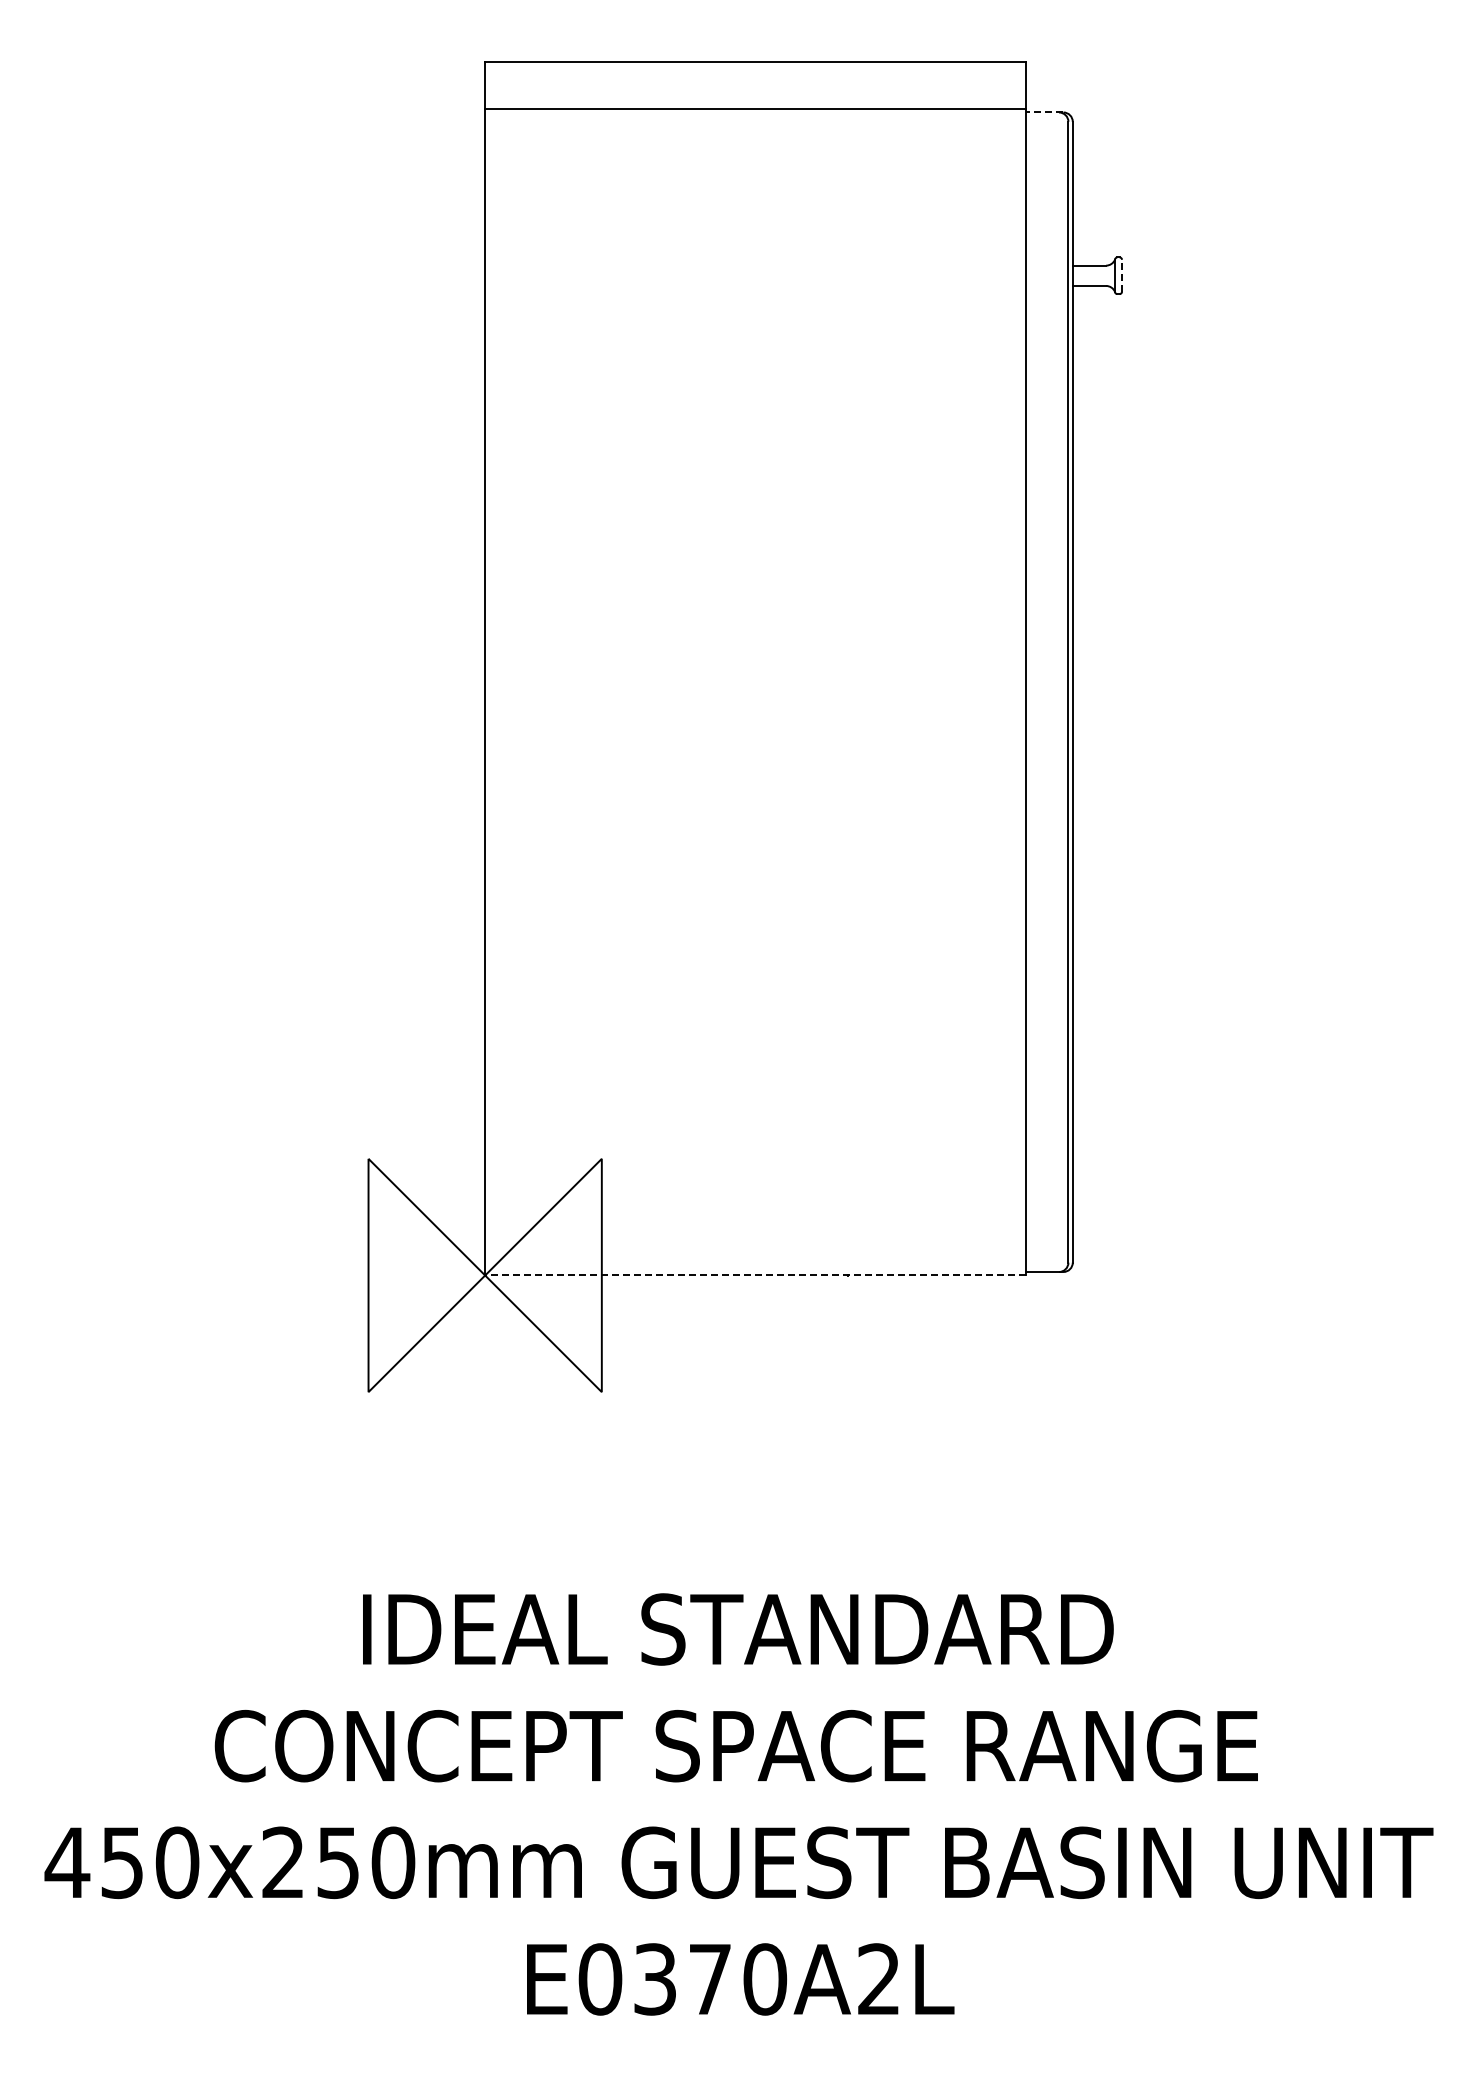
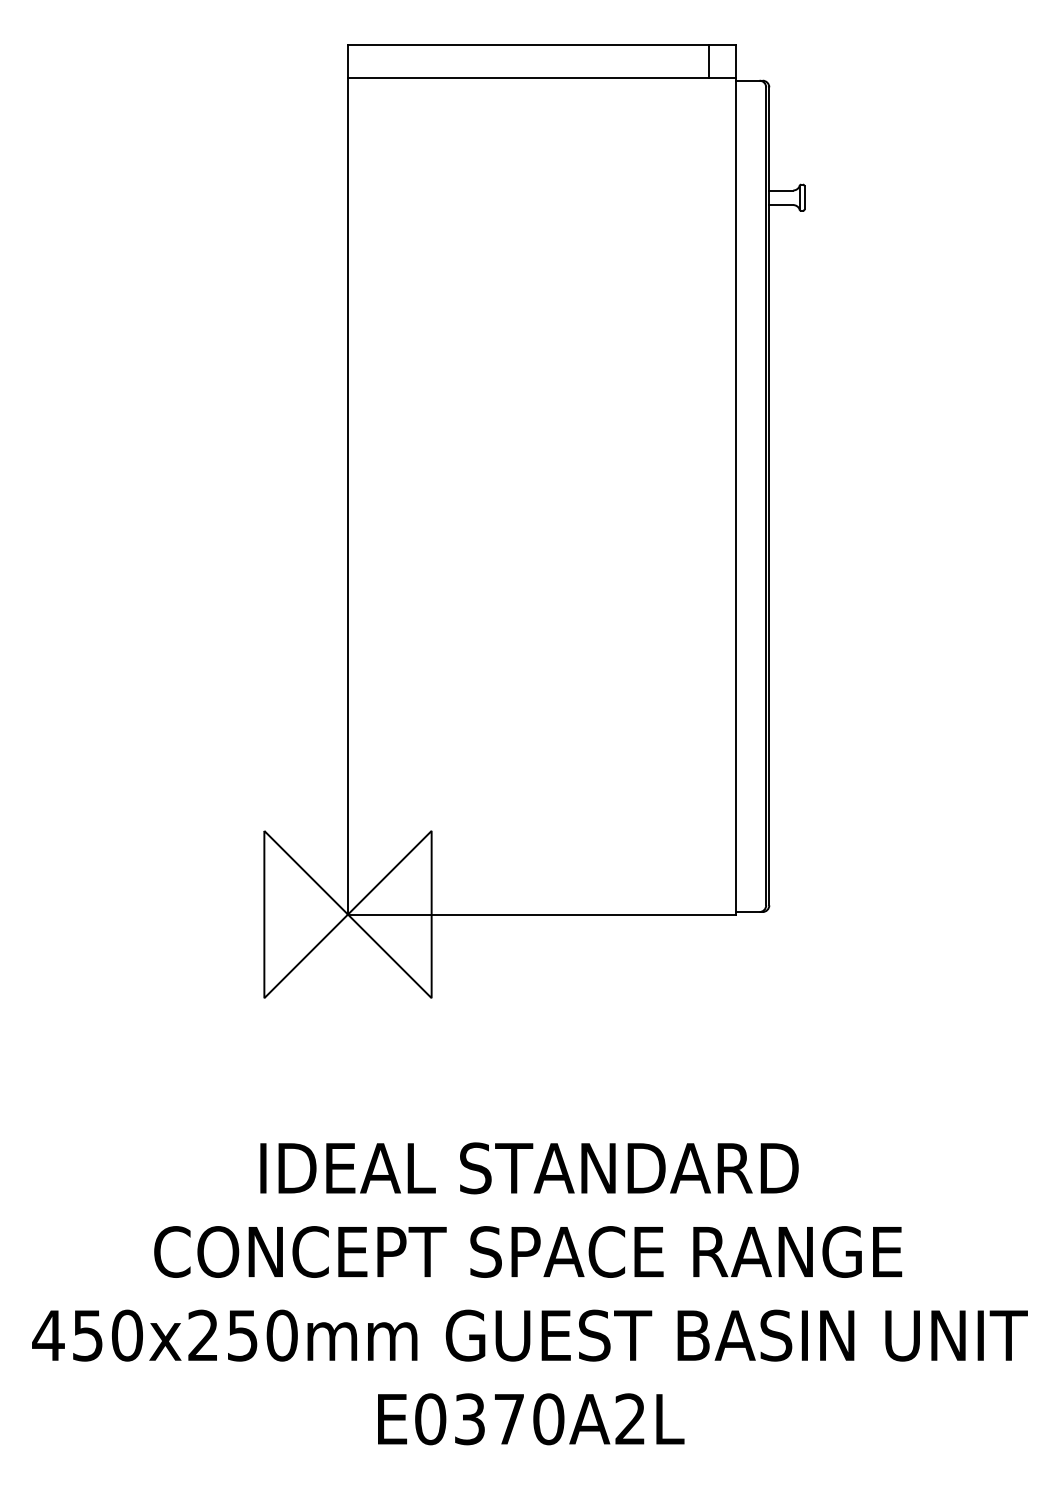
line: (989, 85) -> (709, 61), added
line: (1044, 112) -> (749, 80), dashed -> solid
line: (1122, 275) -> (804, 197), dashed -> solid
line: (755, 1275) -> (541, 914), dashed -> solid

